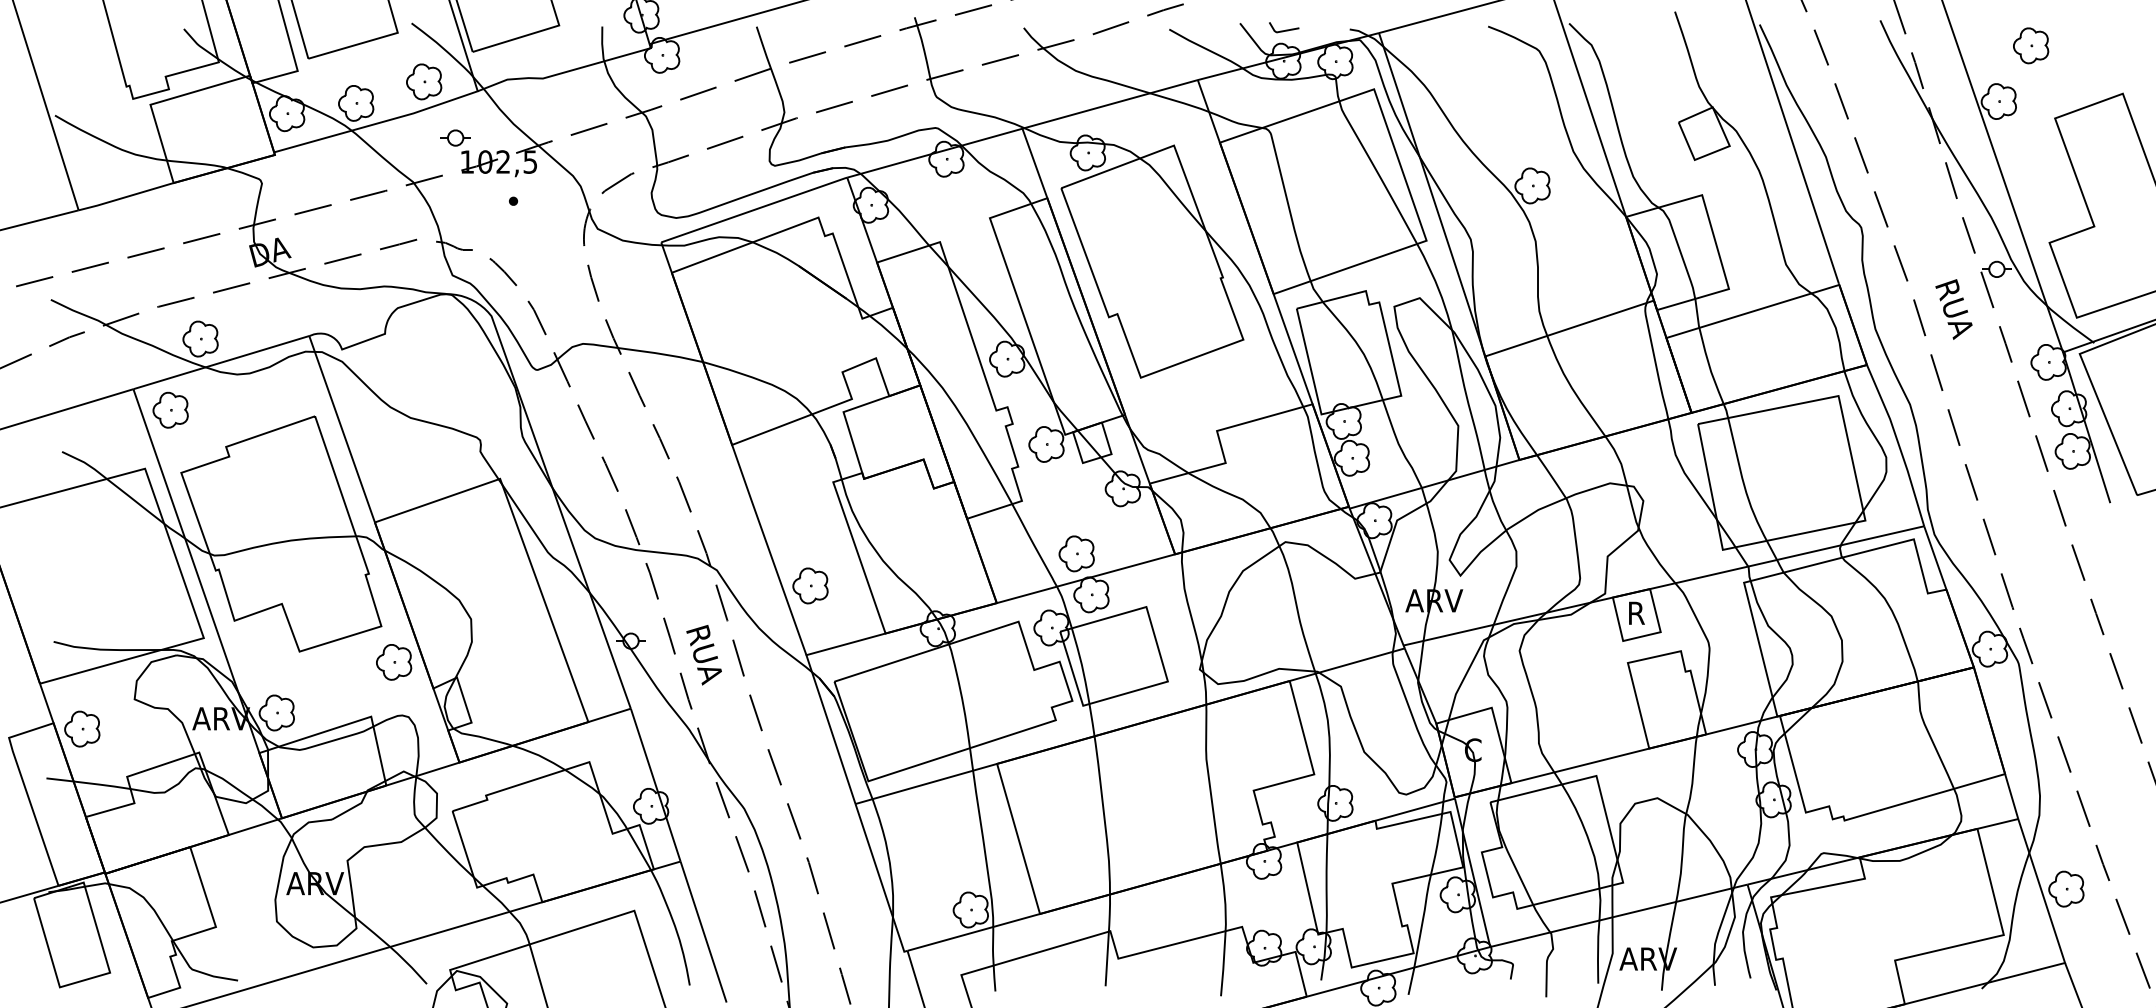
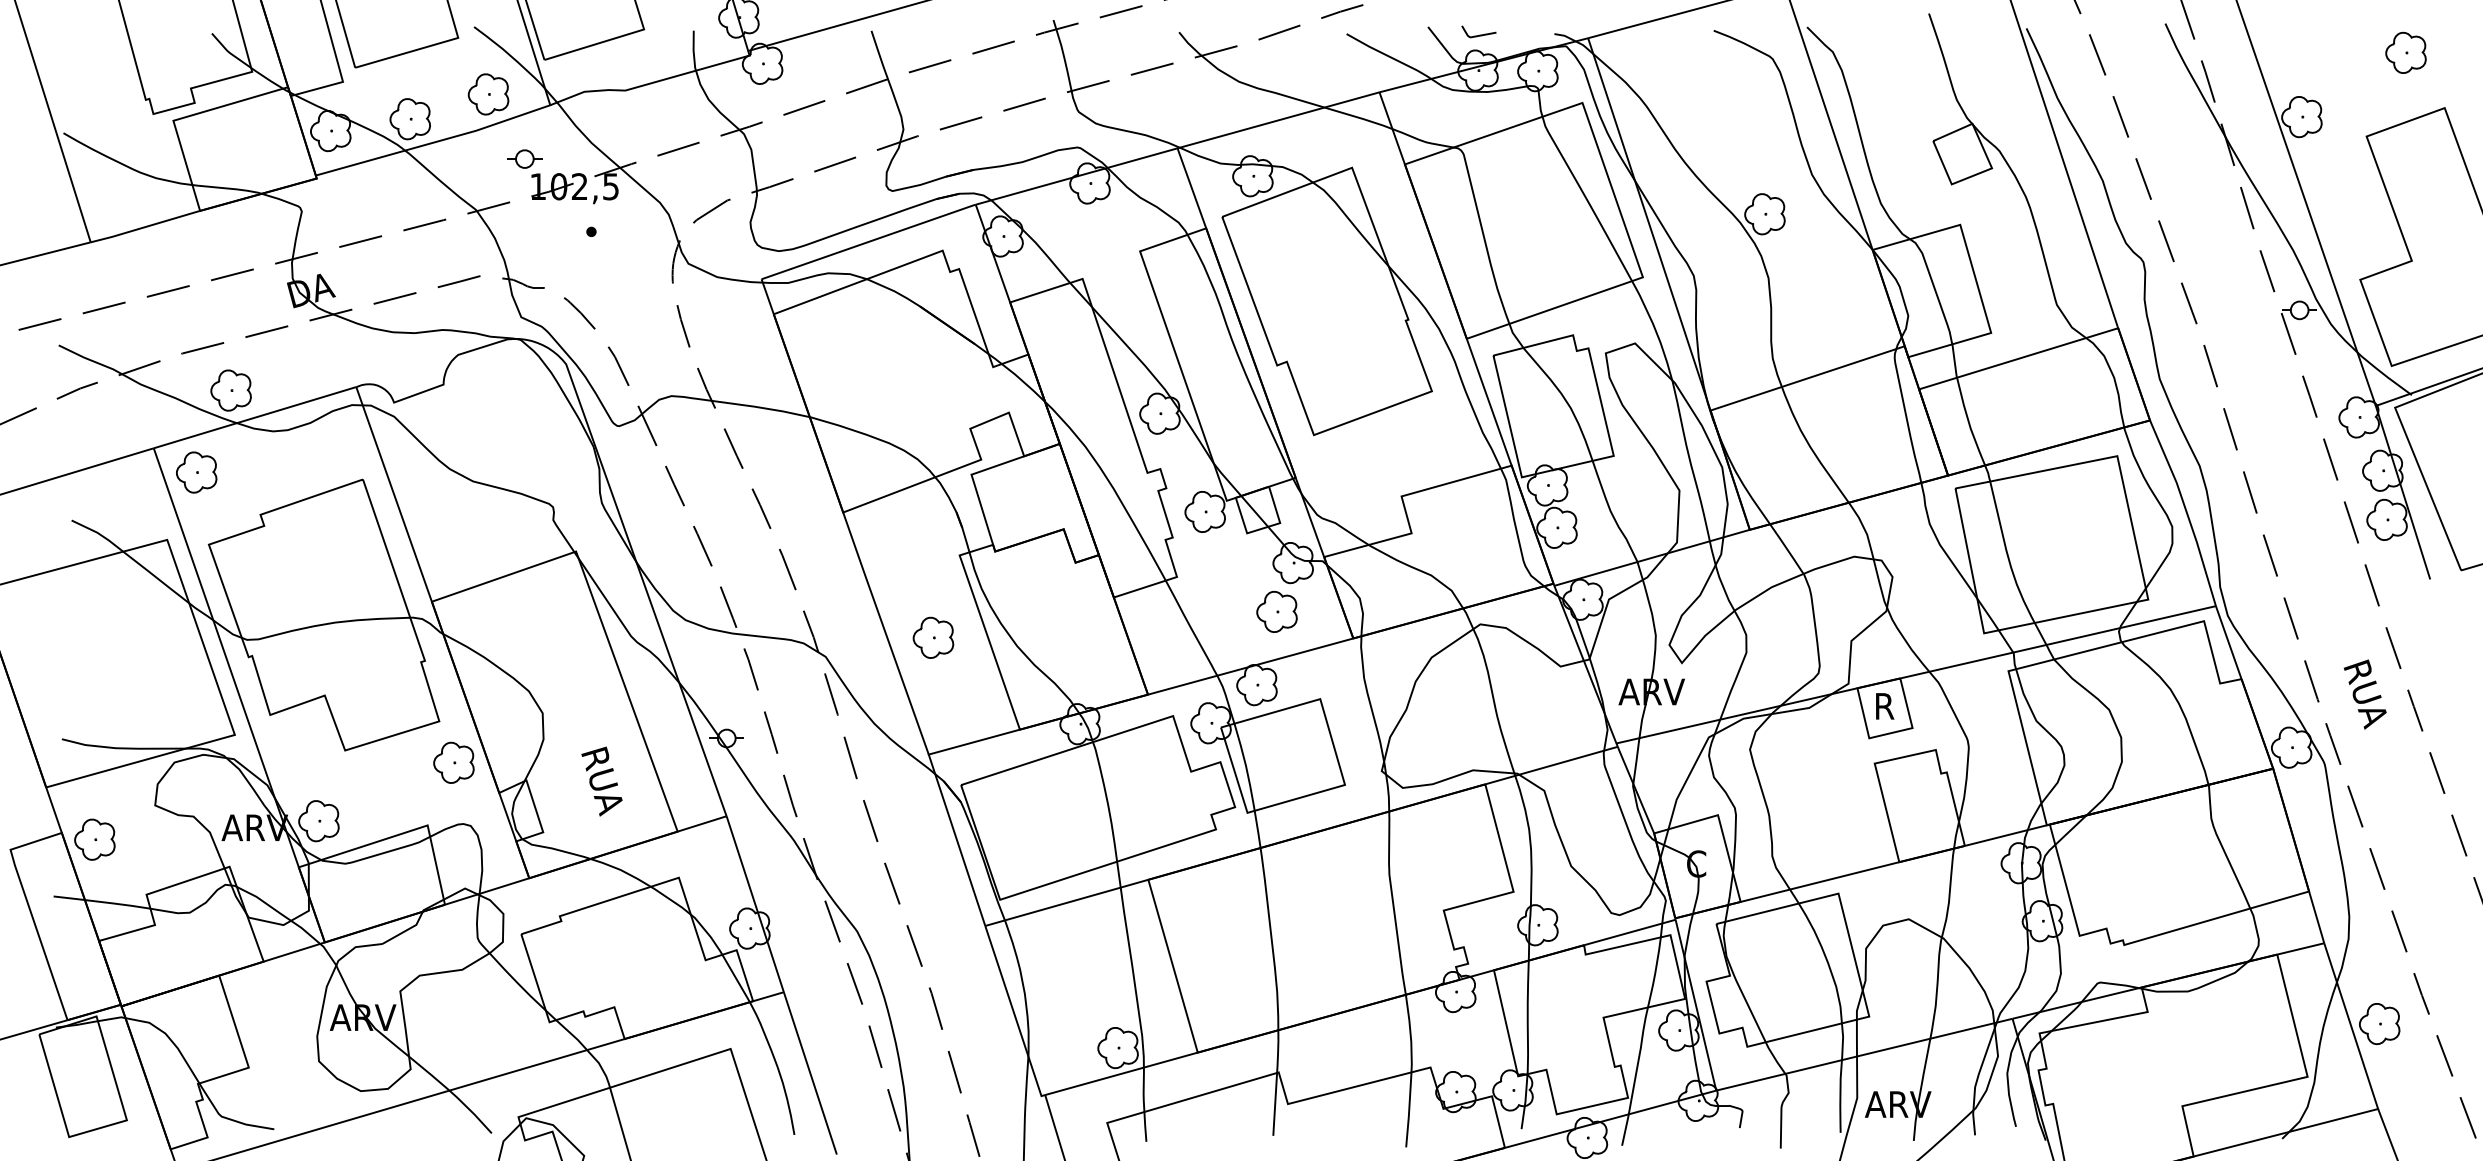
part: (2030, 45) -> (2405, 52), moved
text: (1953, 309) -> (2364, 694), moved
part: (1076, 553) -> (1276, 611), moved
part: (810, 585) -> (933, 637), moved
text: (703, 655) -> (601, 781), moved

